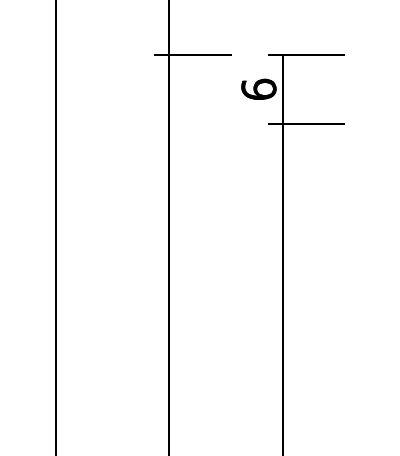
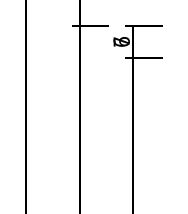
text: (258, 88) -> (121, 41), 6 -> 7

